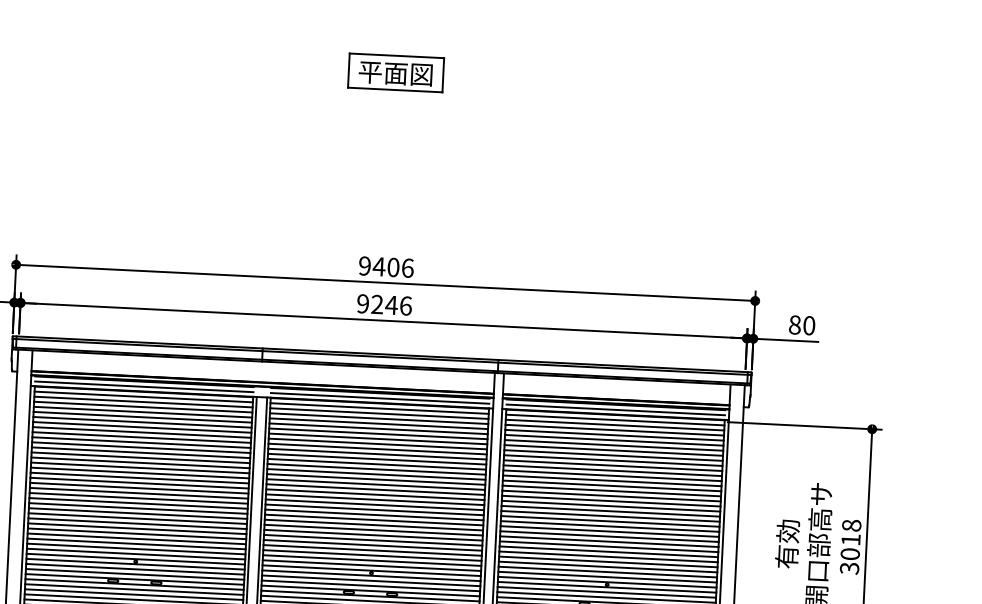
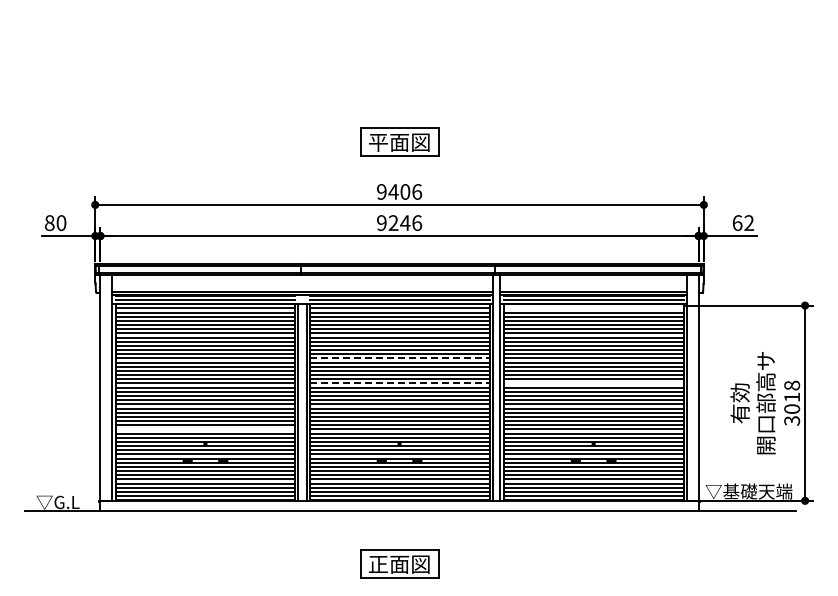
part: (395, 72) -> (399, 141), moved
text: (802, 325) -> (743, 223), 80 -> 62
line: (615, 420) -> (593, 308), removed
line: (376, 469) -> (399, 358), solid -> dashed
line: (375, 499) -> (399, 383), solid -> dashed
line: (610, 511) -> (593, 383), removed
line: (136, 544) -> (205, 429), removed

